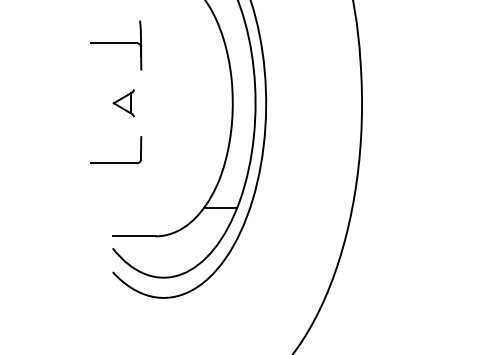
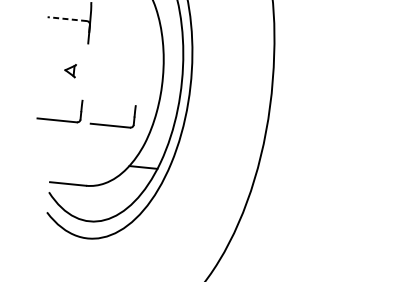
line: (113, 43) -> (66, 19), solid -> dashed
part: (123, 103) -> (70, 70), size x0.6
part: (179, 162) -> (112, 125), added

